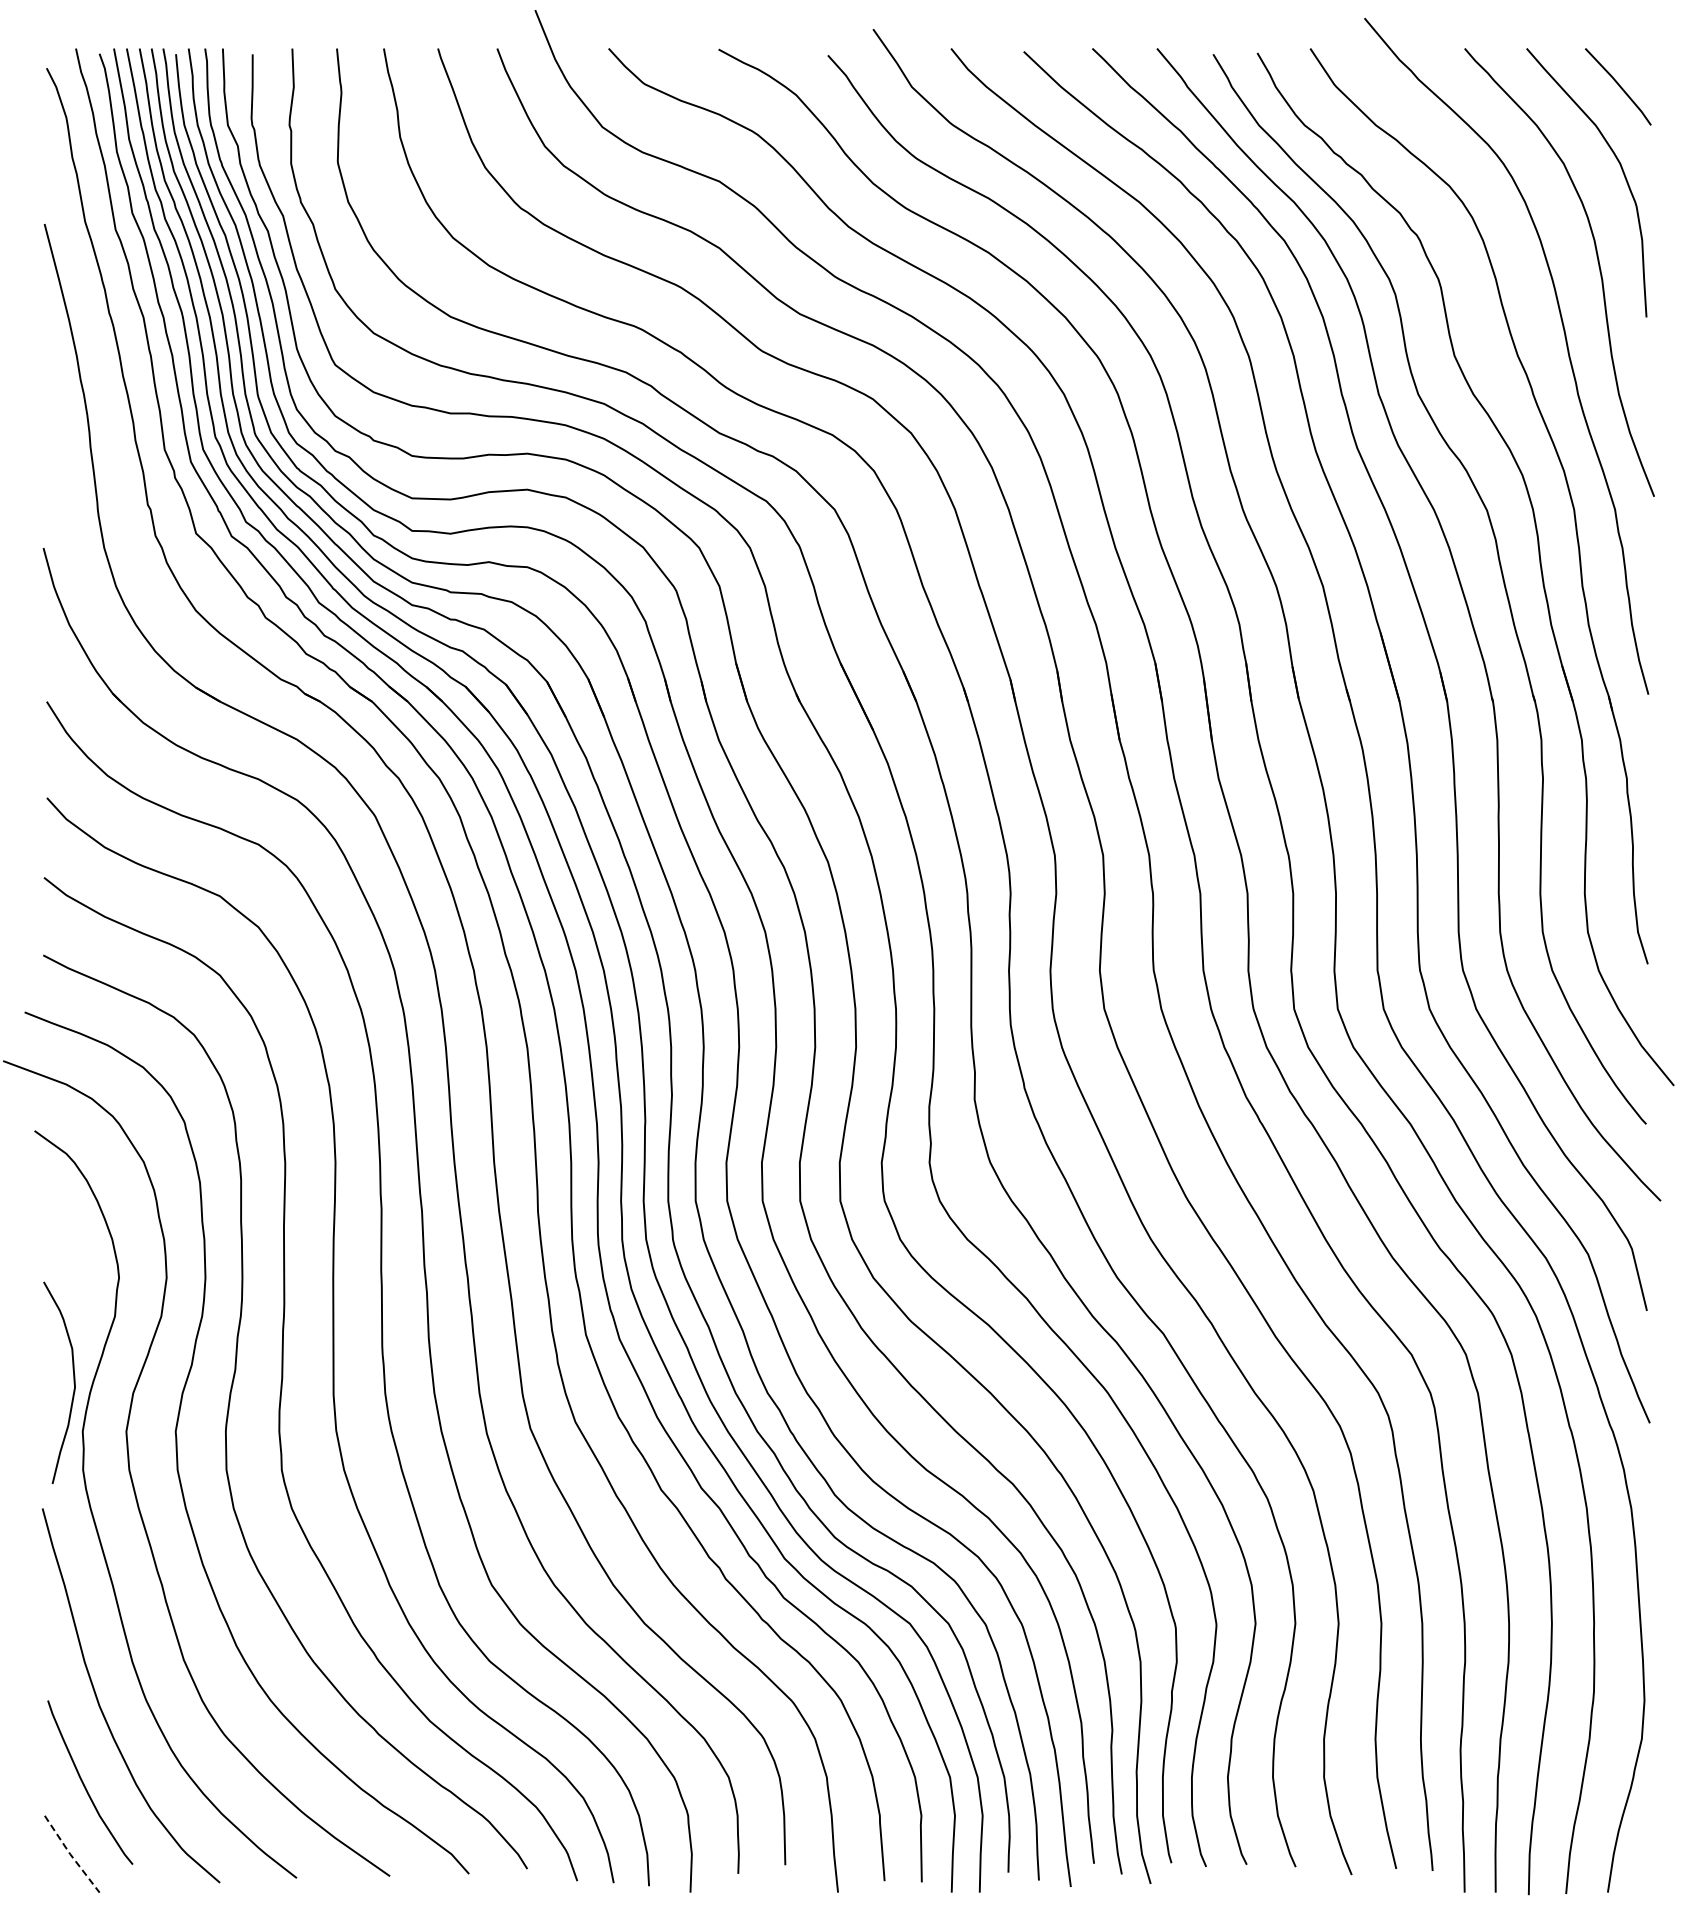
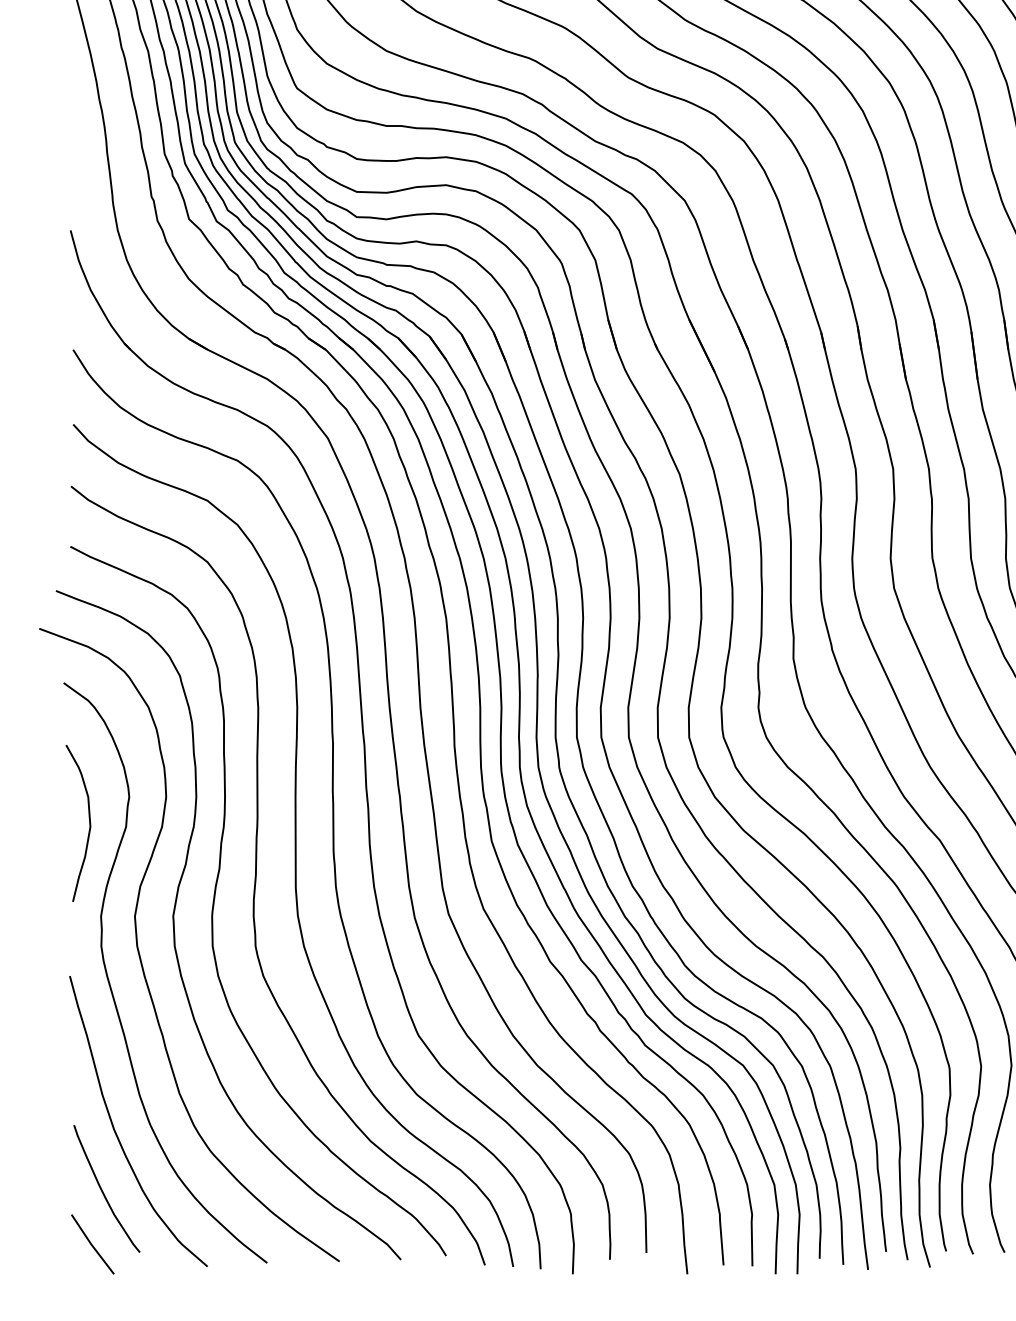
curve: (73, 1382) -> (89, 823), moved
line: (70, 1855) -> (91, 1245), dashed -> solid

